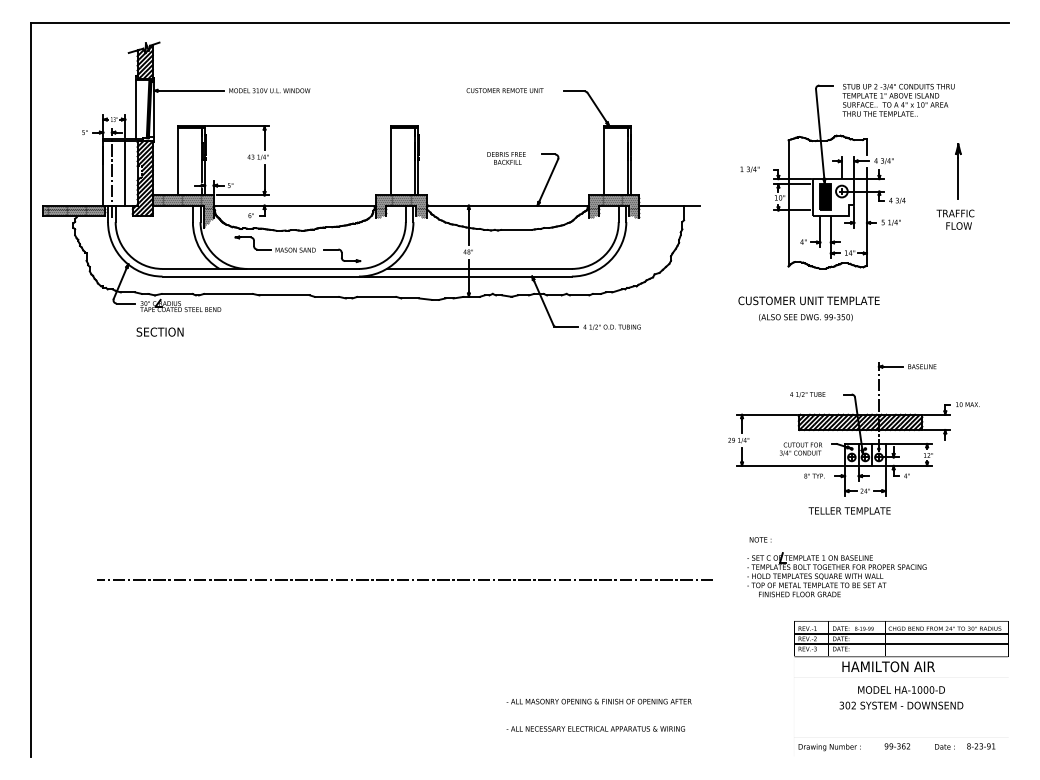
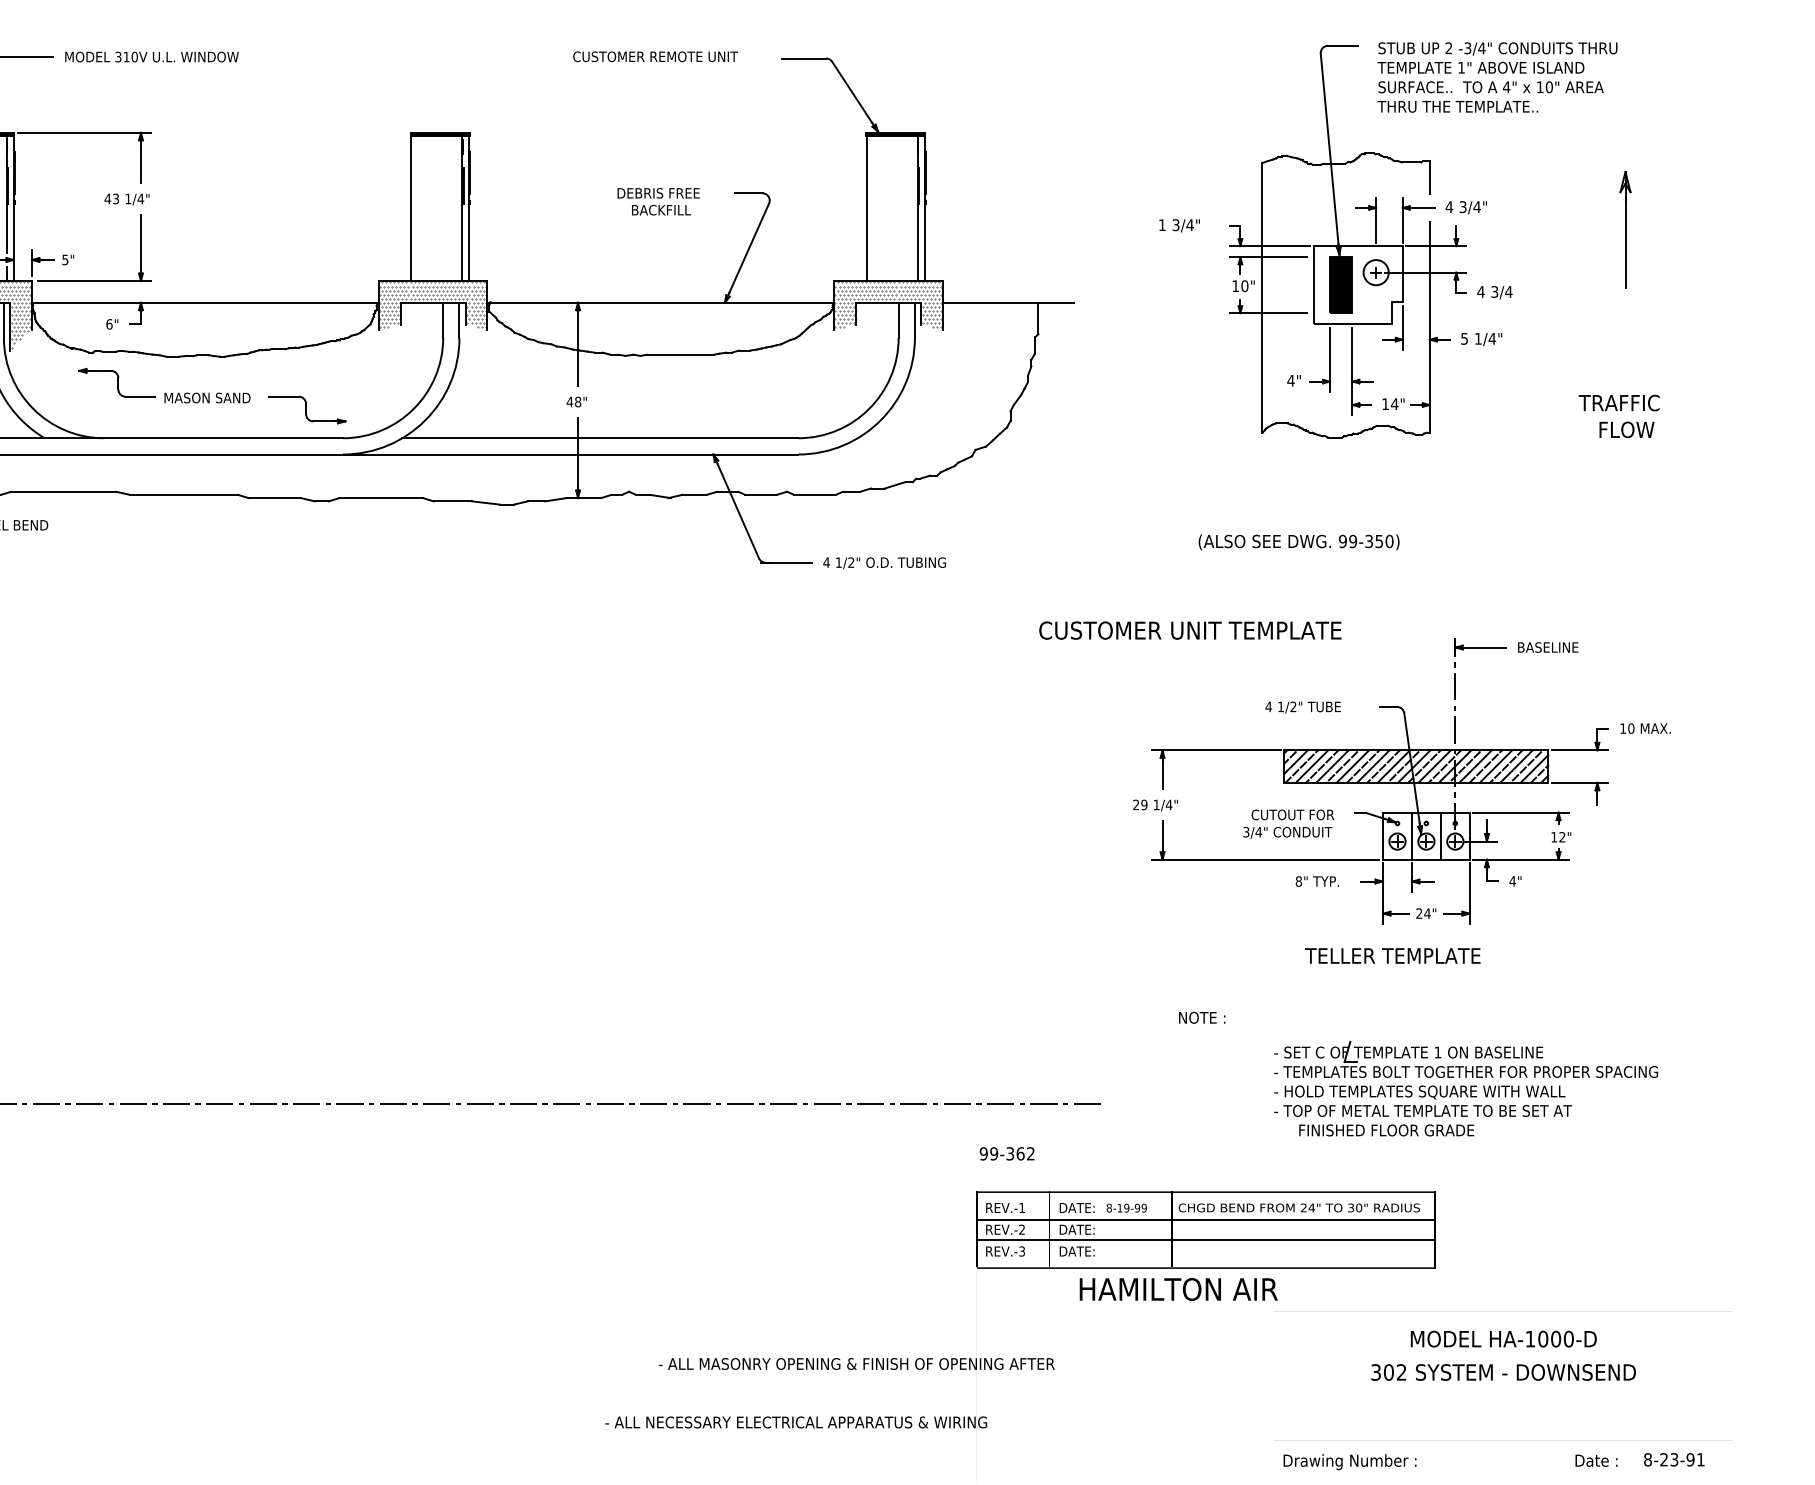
text: (955, 219) -> (1619, 415), moved
text: (808, 300) -> (1189, 629), moved
part: (836, 574) -> (1465, 1087), moved
part: (901, 646) -> (1206, 1246), moved
text: (595, 728) -> (795, 1421), moved
text: (896, 746) -> (1005, 1154), moved

